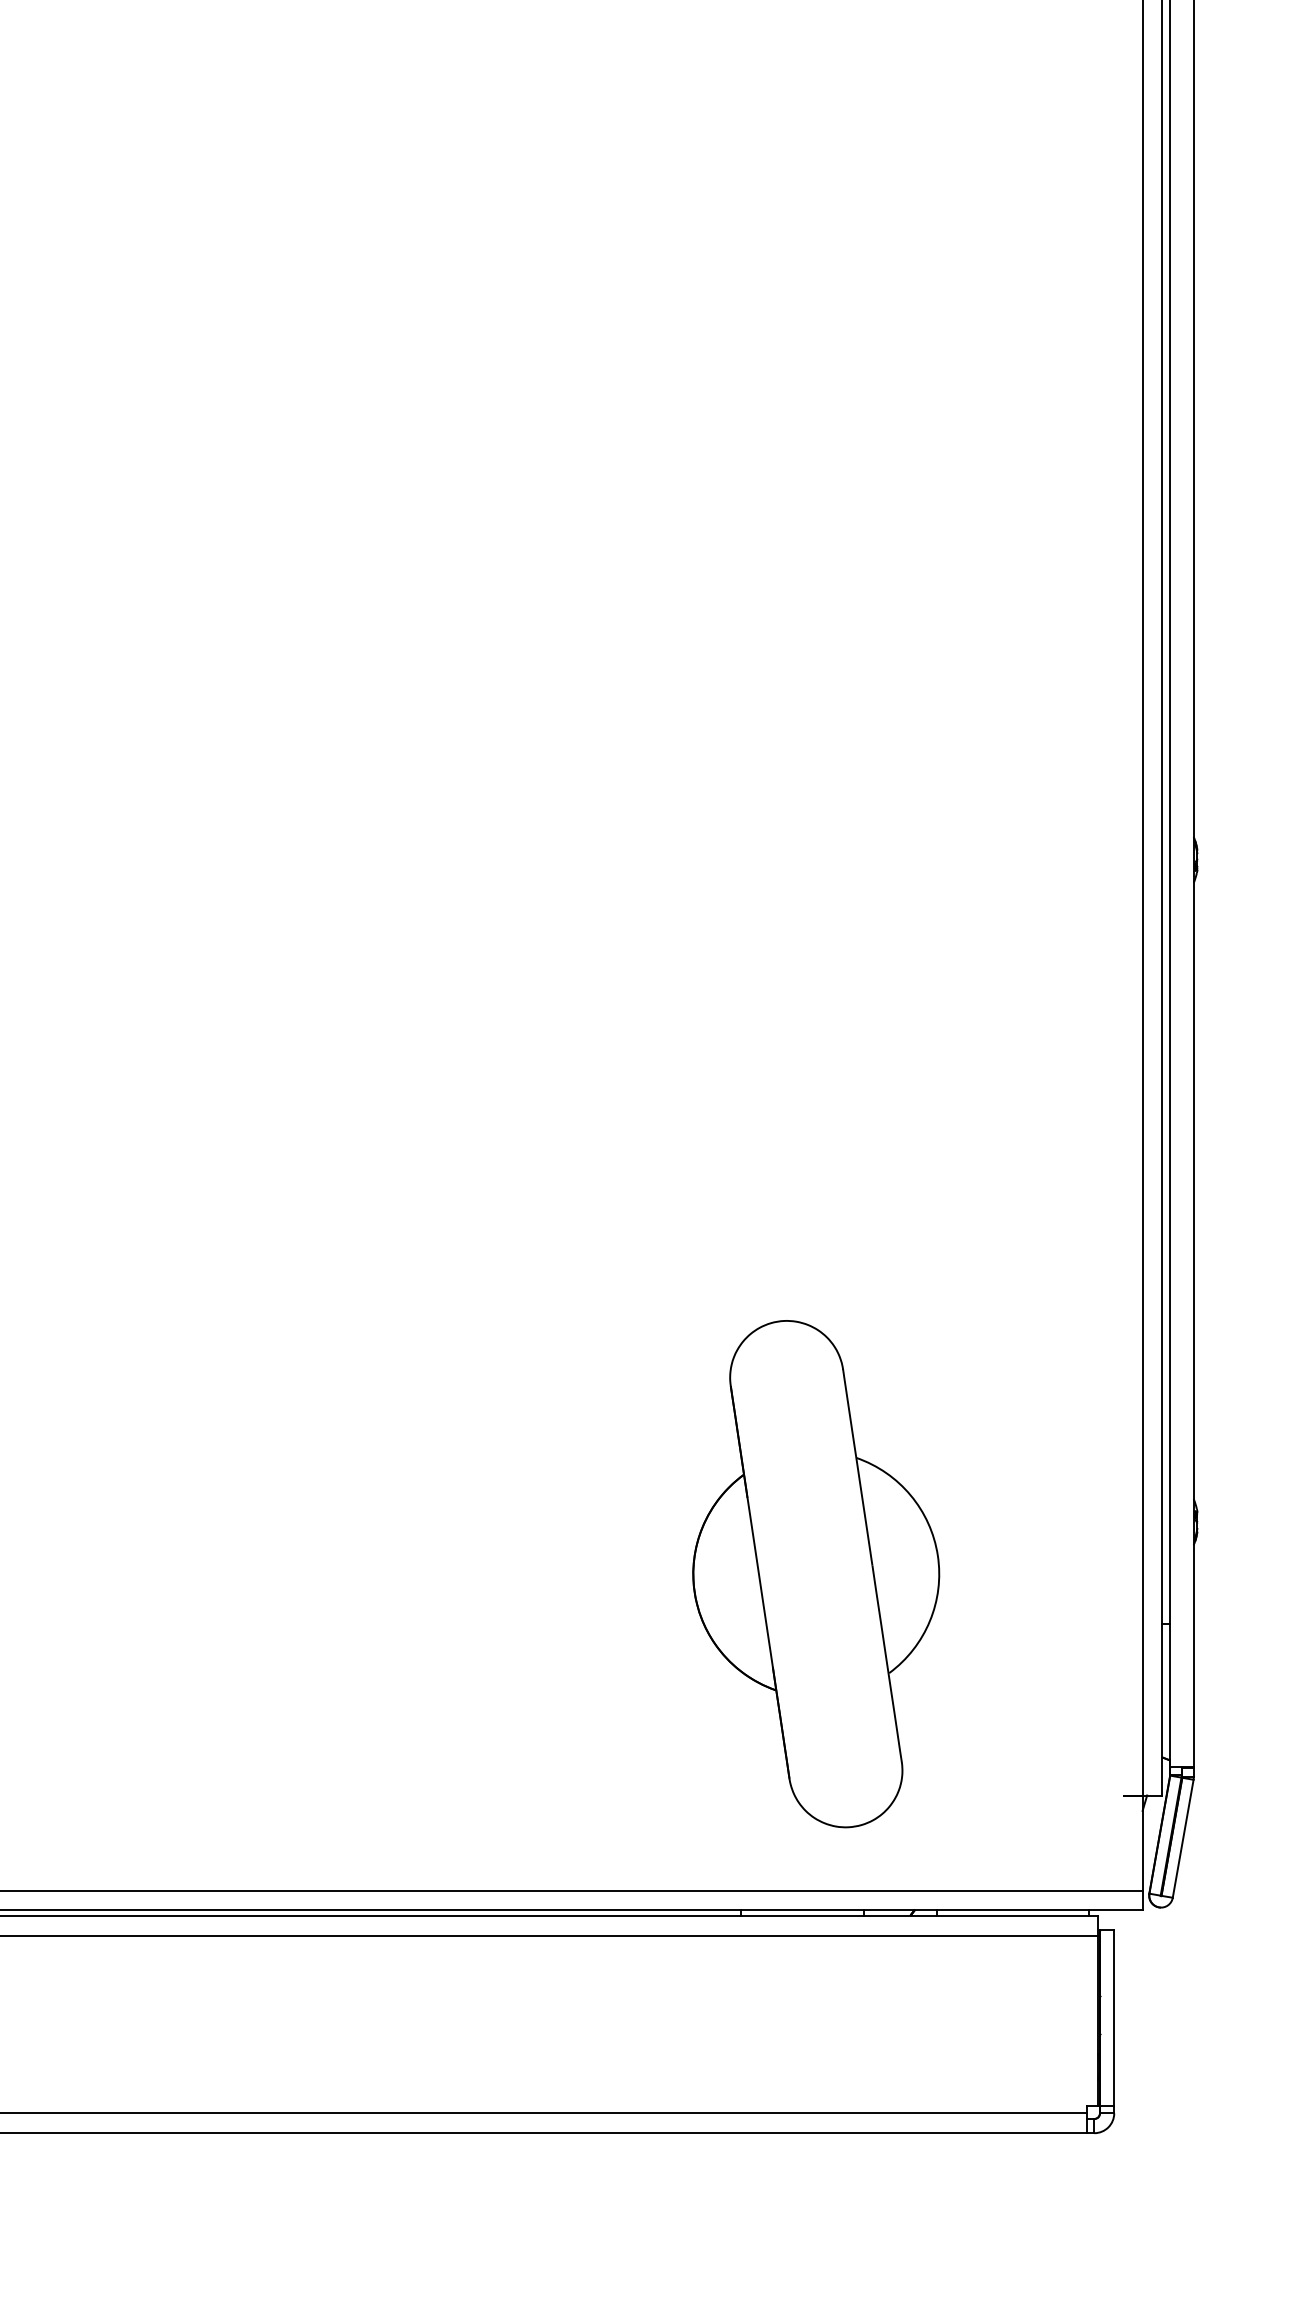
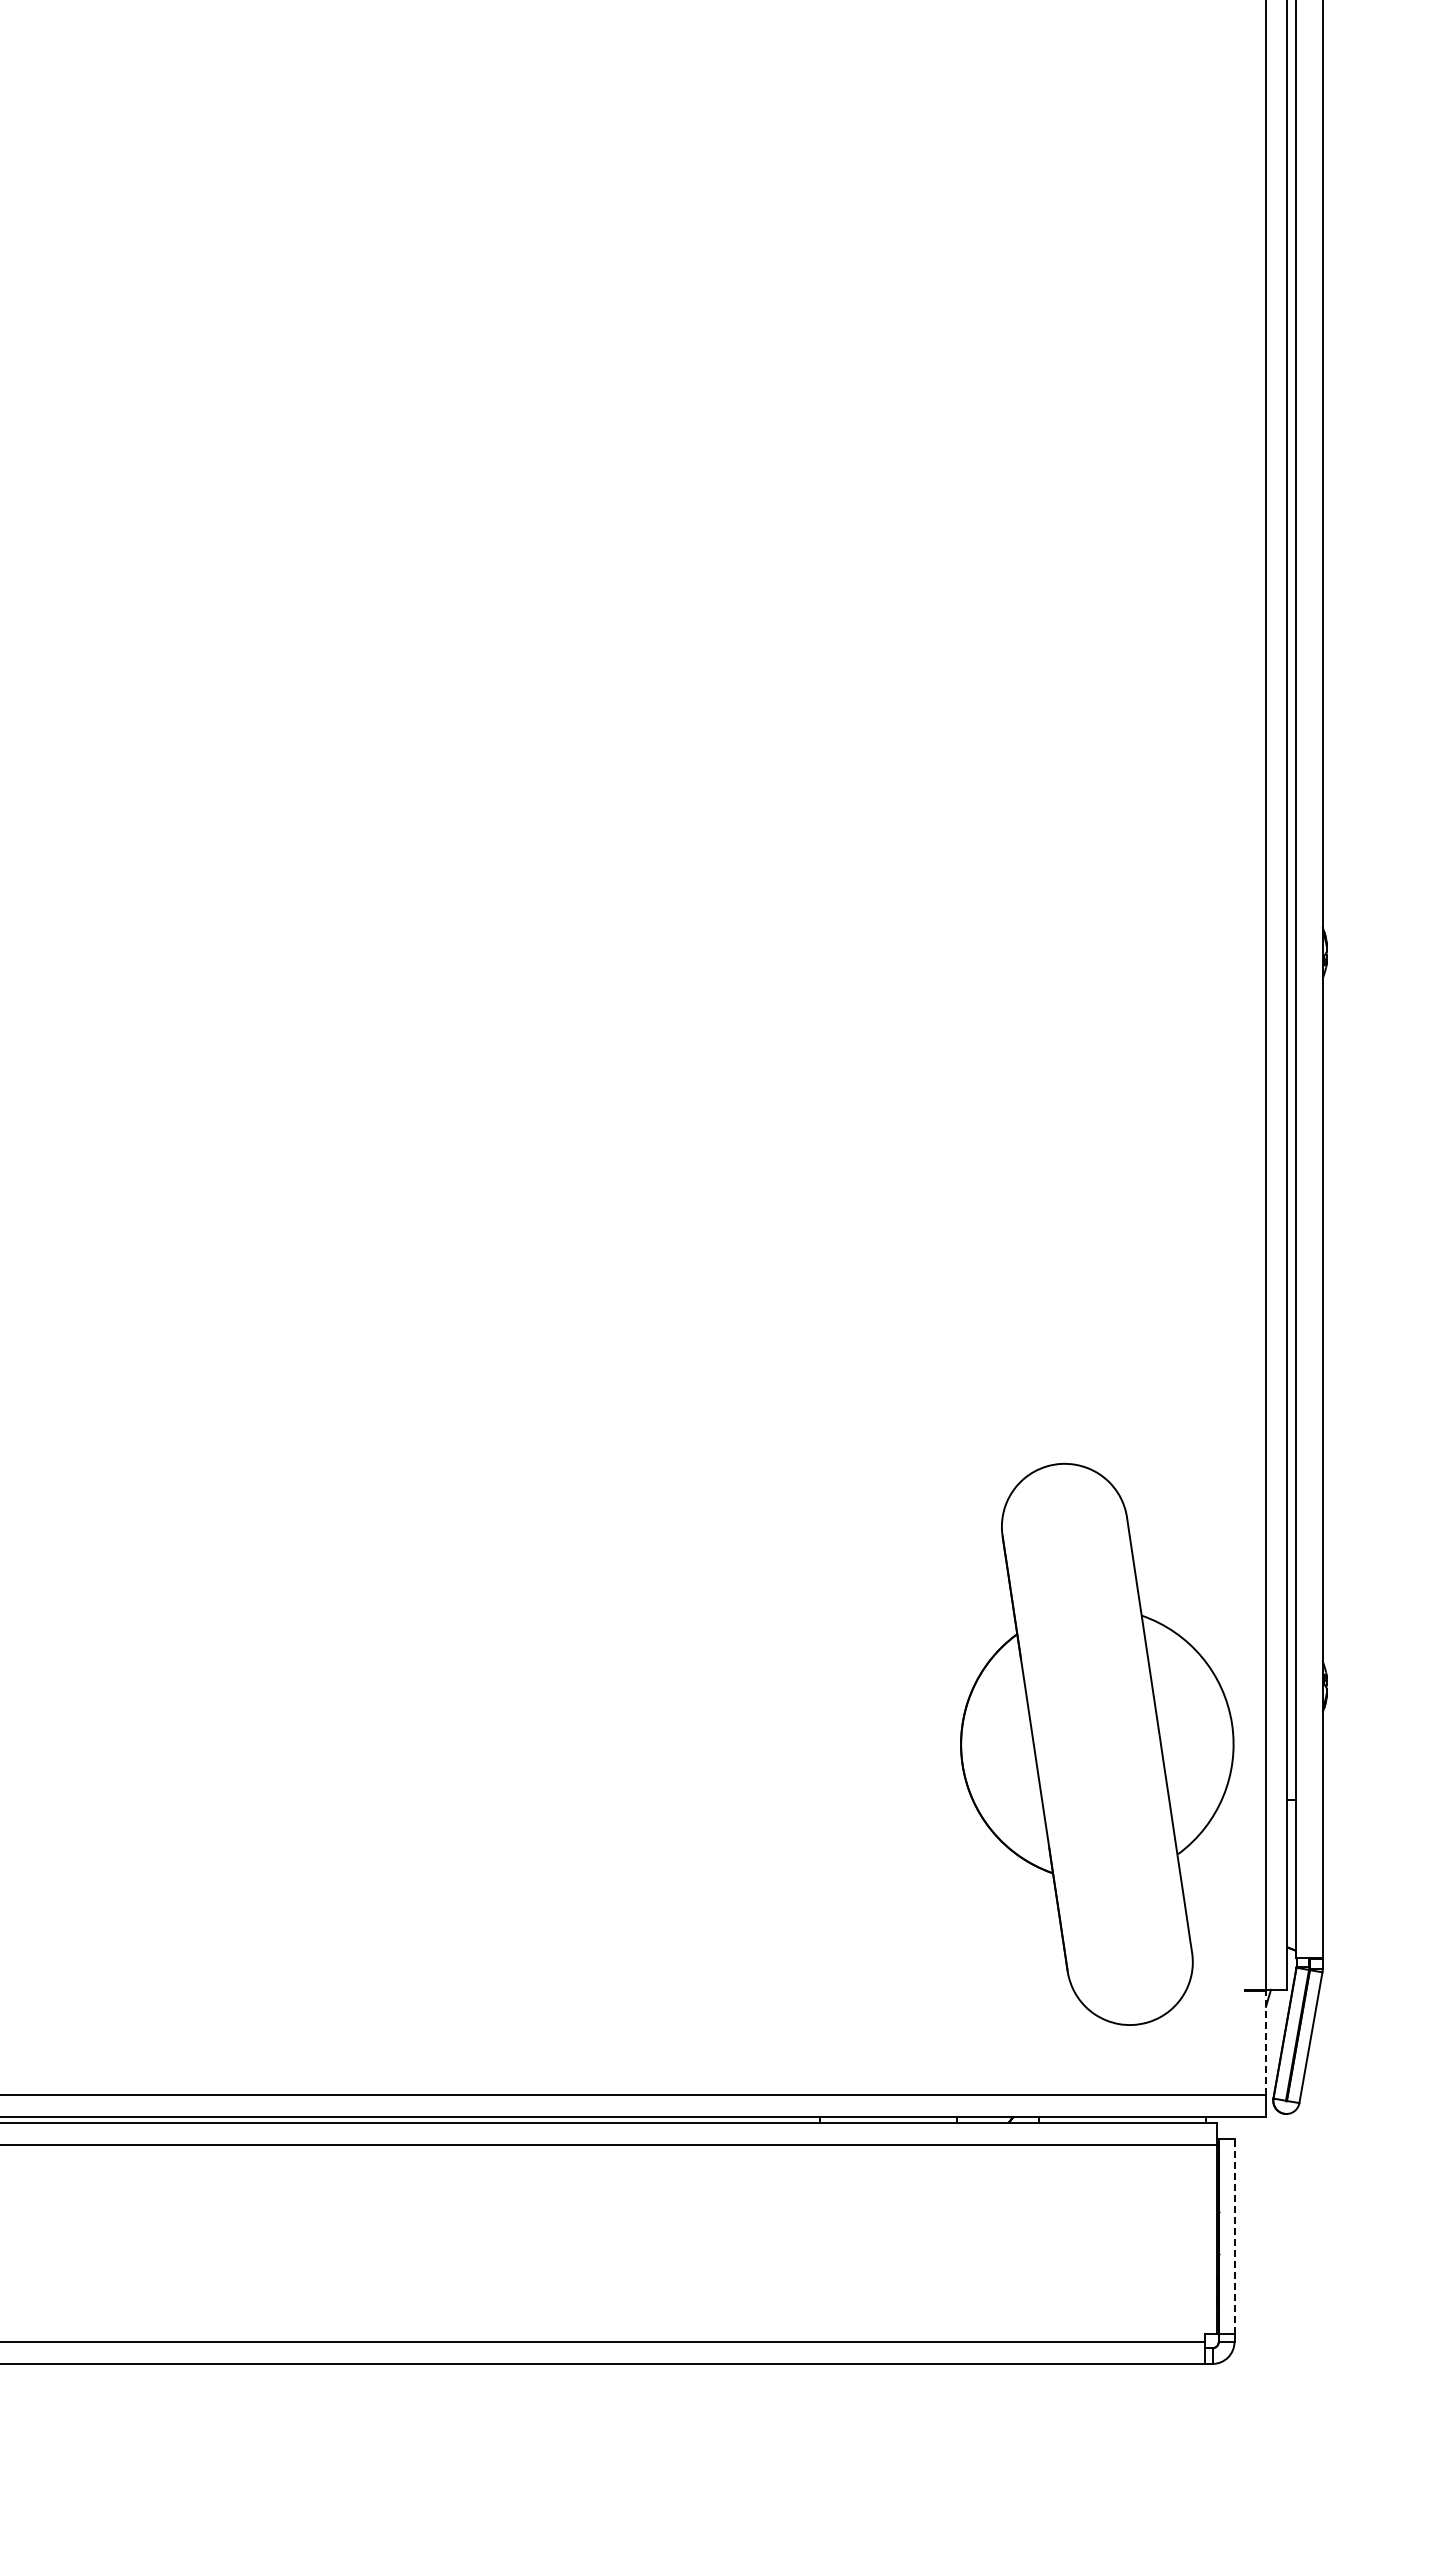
part: (816, 1573) -> (1097, 1743), moved
line: (1142, 1843) -> (1265, 2042), solid -> dashed
line: (1114, 2018) -> (1234, 2236), solid -> dashed

